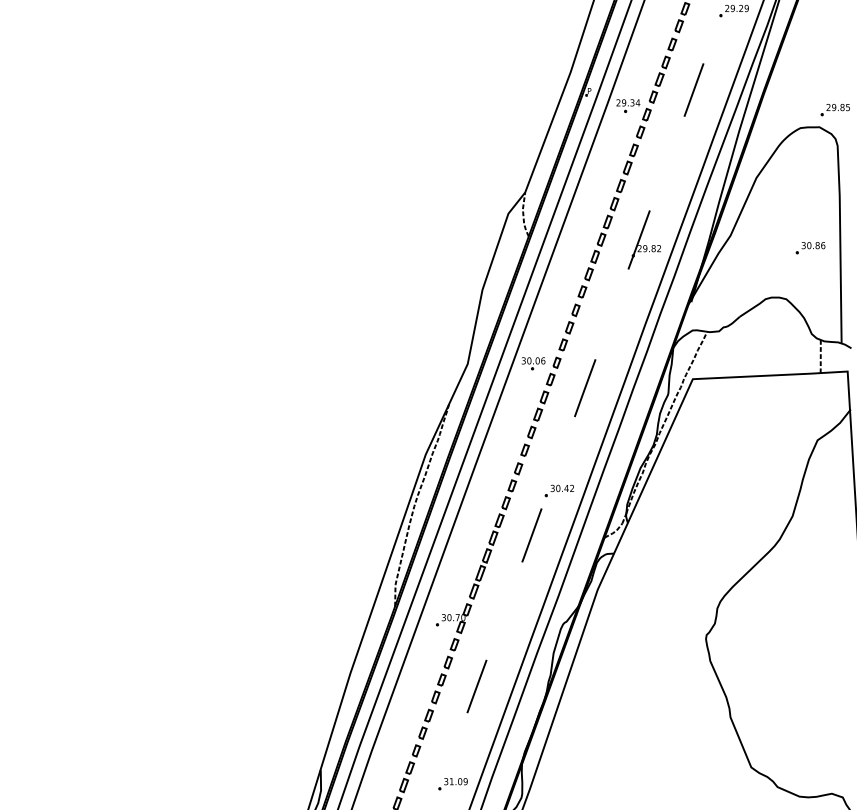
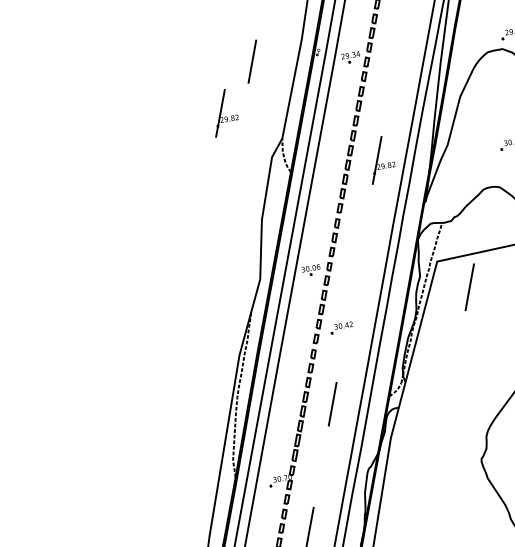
line: (693, 89) -> (251, 61), moved
part: (457, 147) -> (223, 112), added
line: (585, 388) -> (470, 287), moved
part: (558, 490) -> (340, 327), moved

